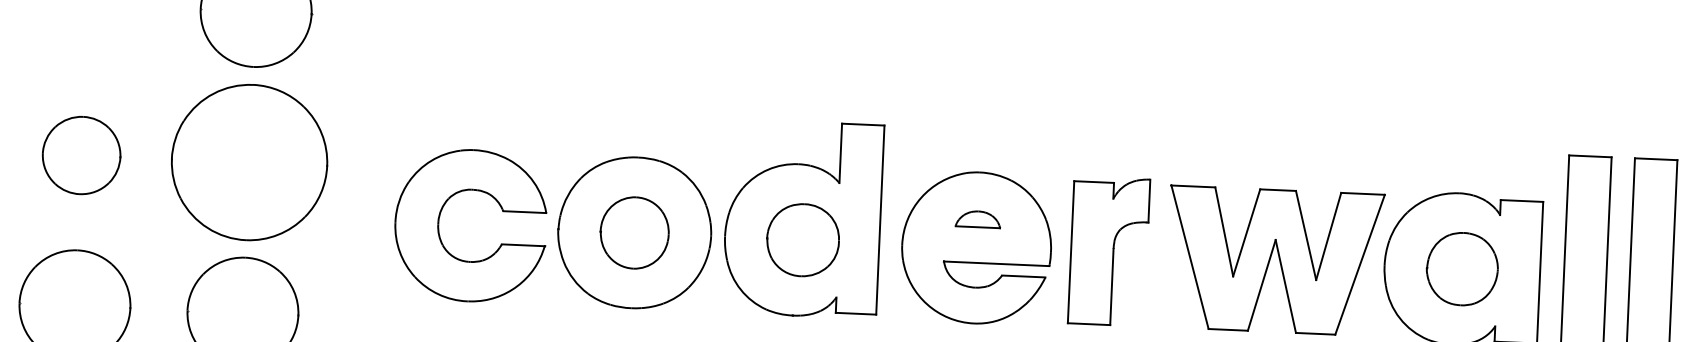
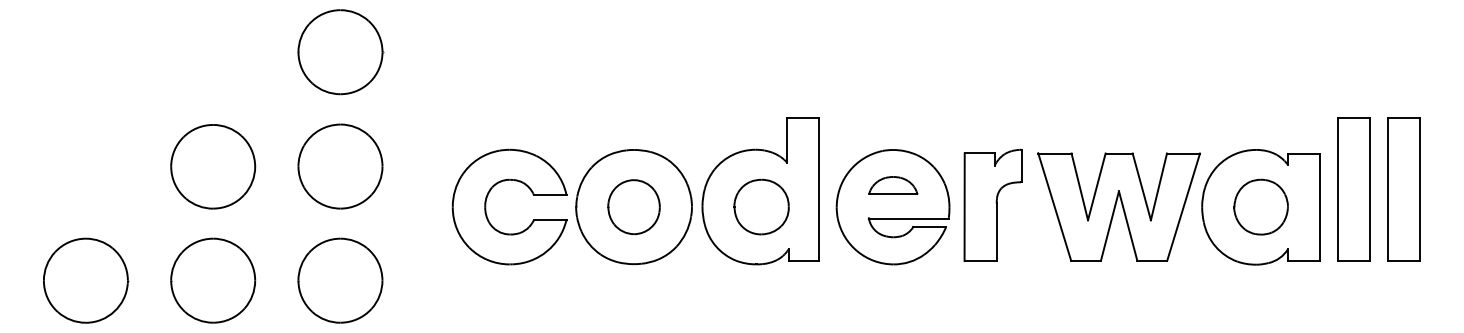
part: (81, 155) -> (213, 166), size x1.43
part: (249, 162) -> (340, 166), size x0.71
part: (978, 219) -> (893, 185), size x1.43

